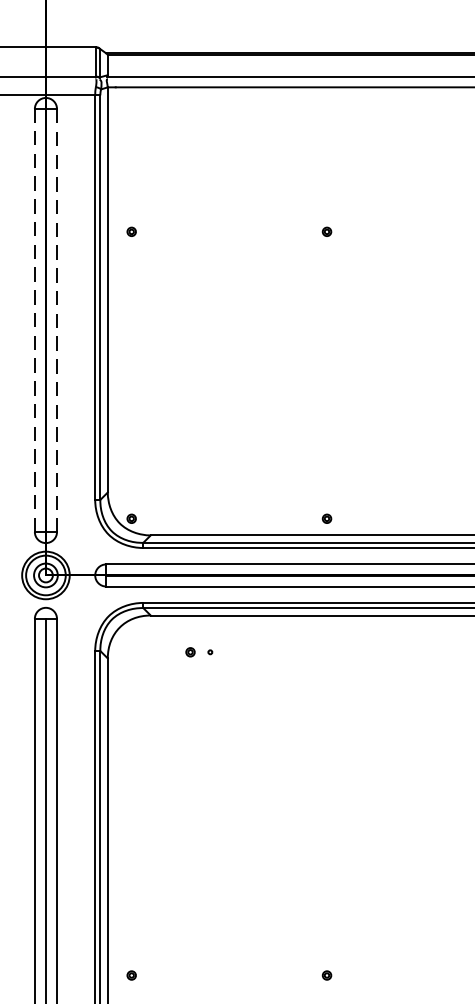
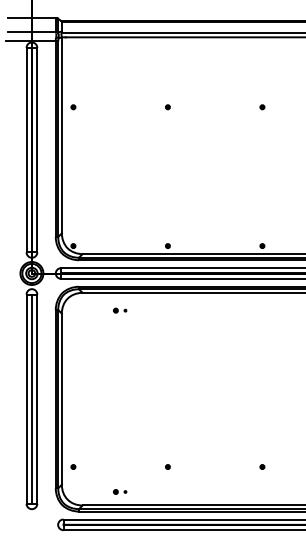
line: (34, 319) -> (26, 149), dashed -> solid
line: (57, 321) -> (37, 150), dashed -> solid
part: (200, 651) -> (120, 310), moved

